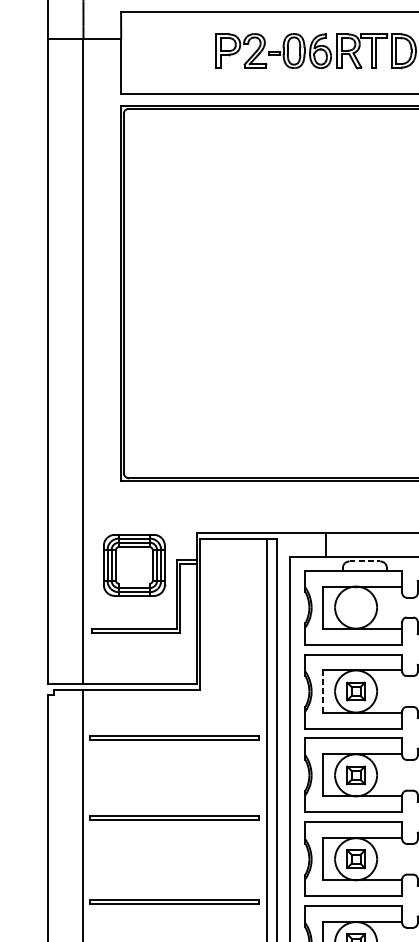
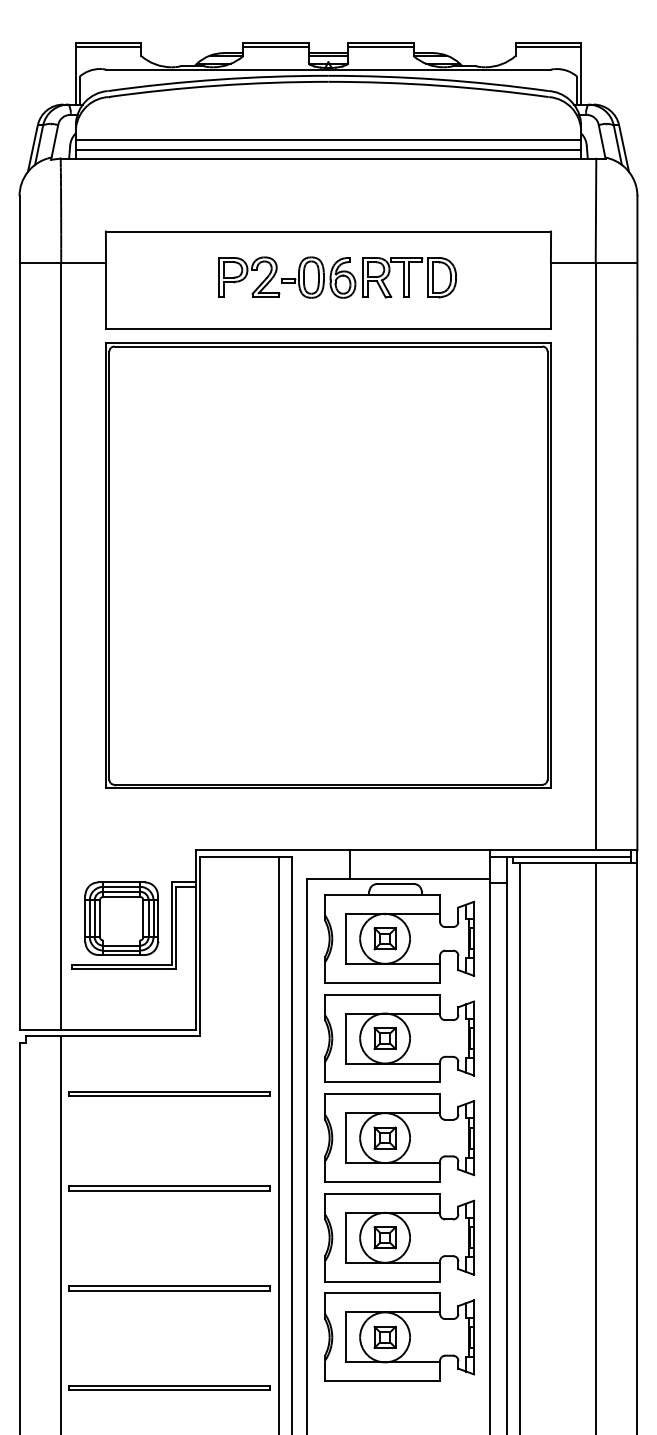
line: (365, 561) -> (396, 884), dashed -> solid
part: (134, 565) -> (121, 918), moved
part: (355, 607) -> (384, 938), added
line: (322, 691) -> (345, 1038), dashed -> solid

